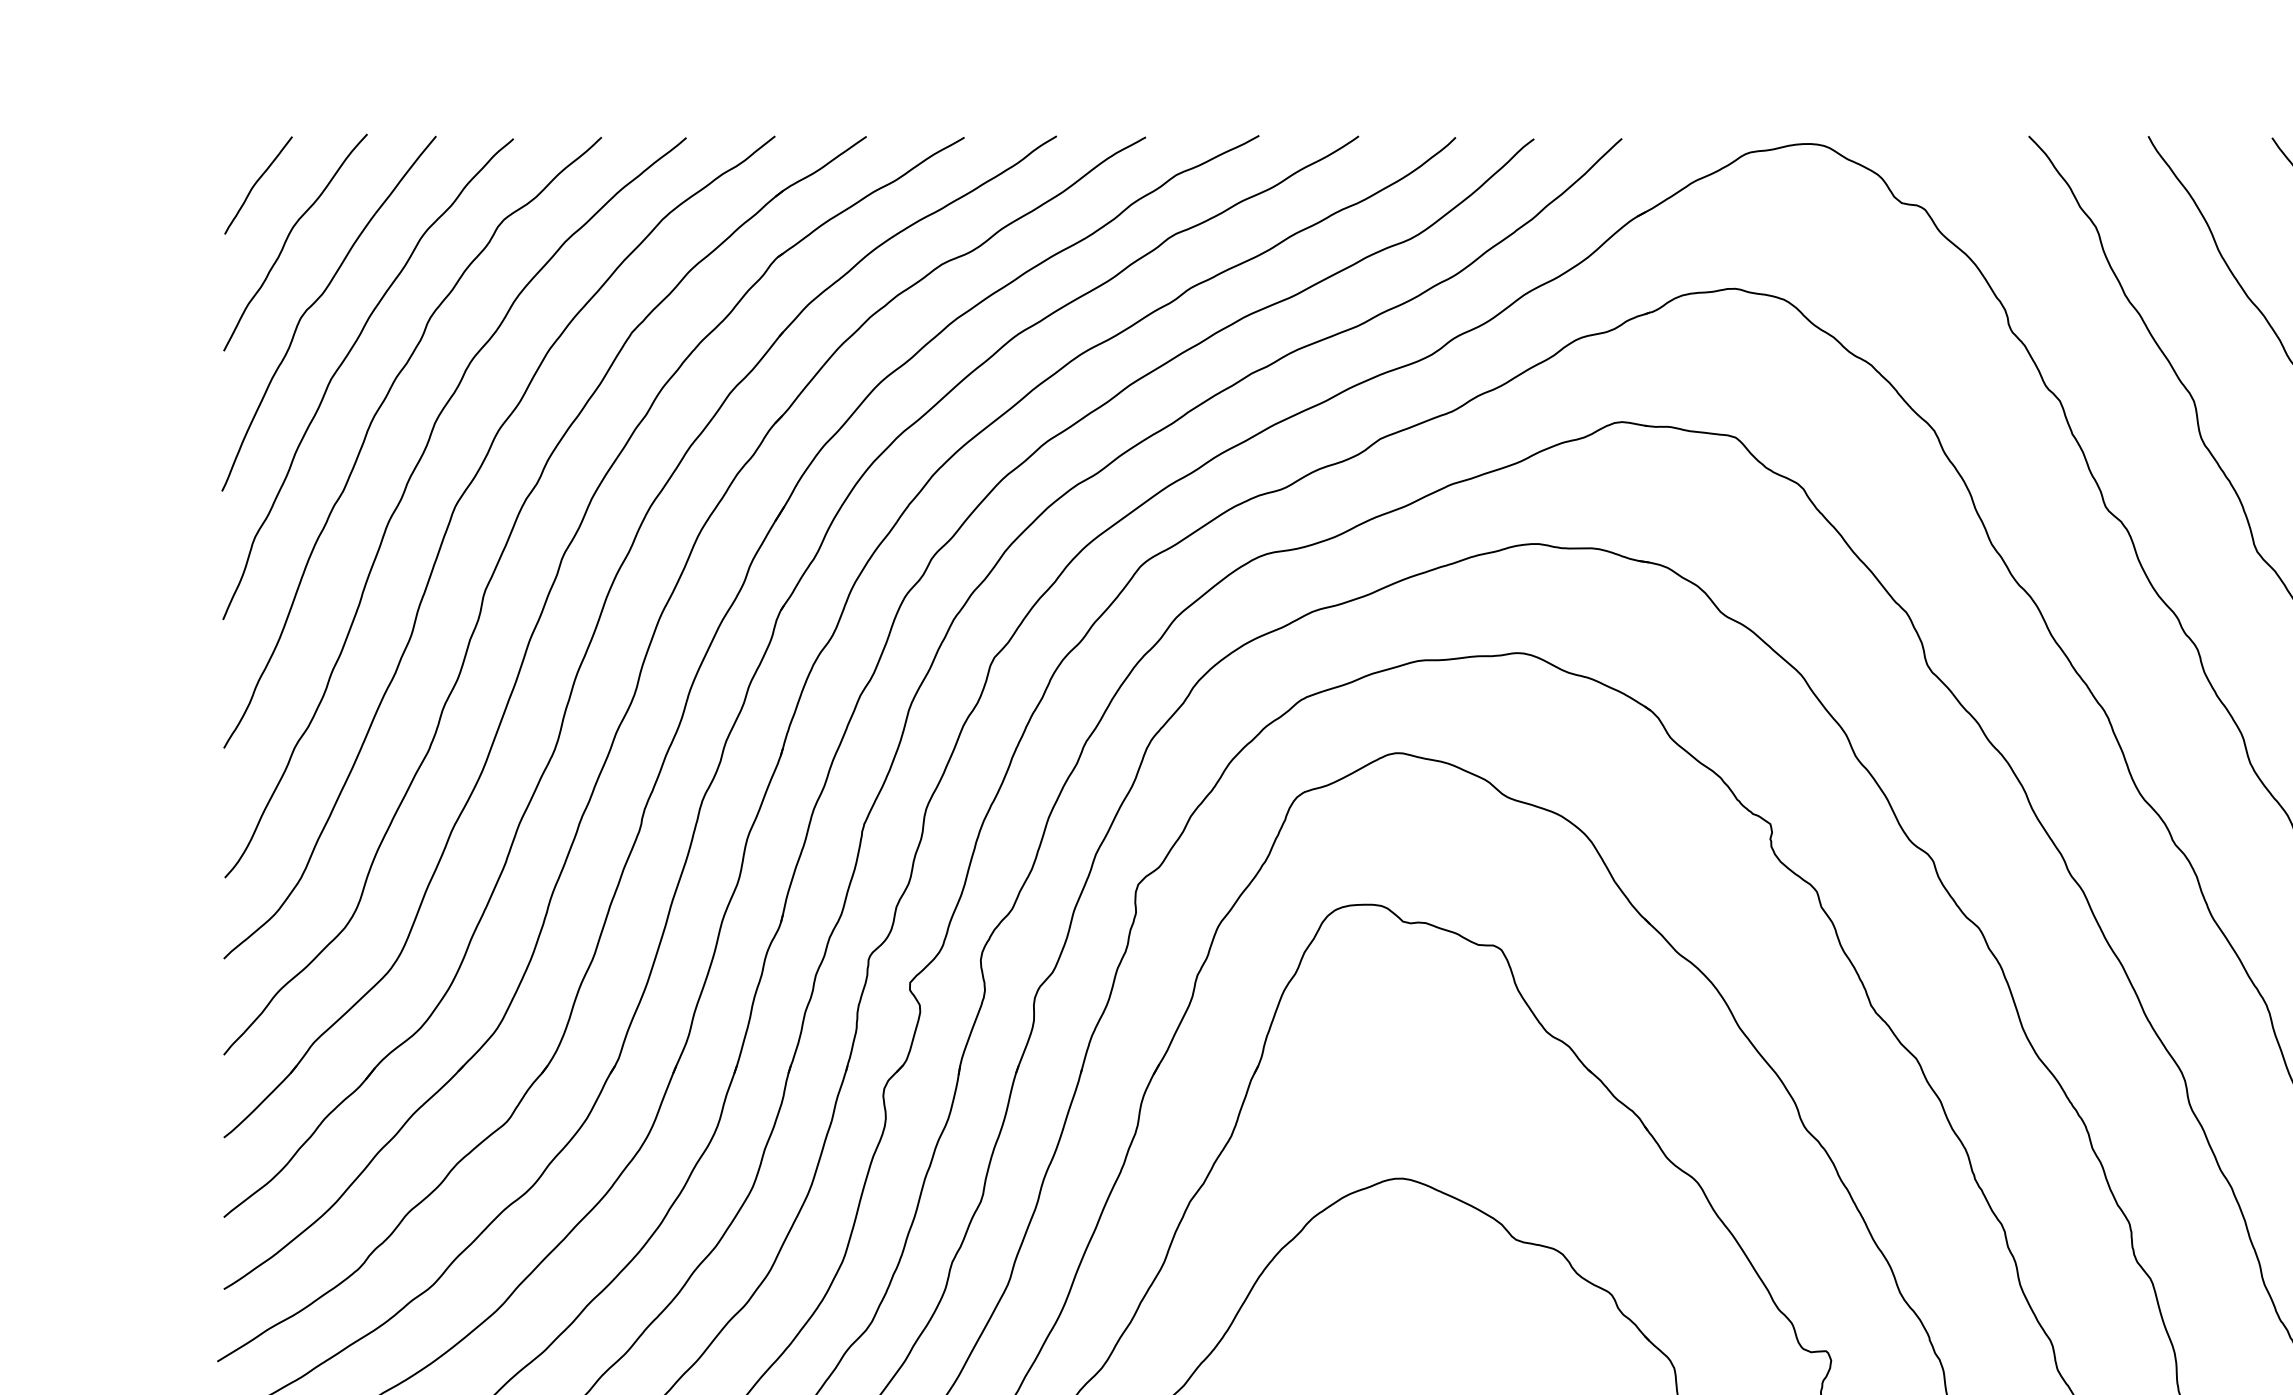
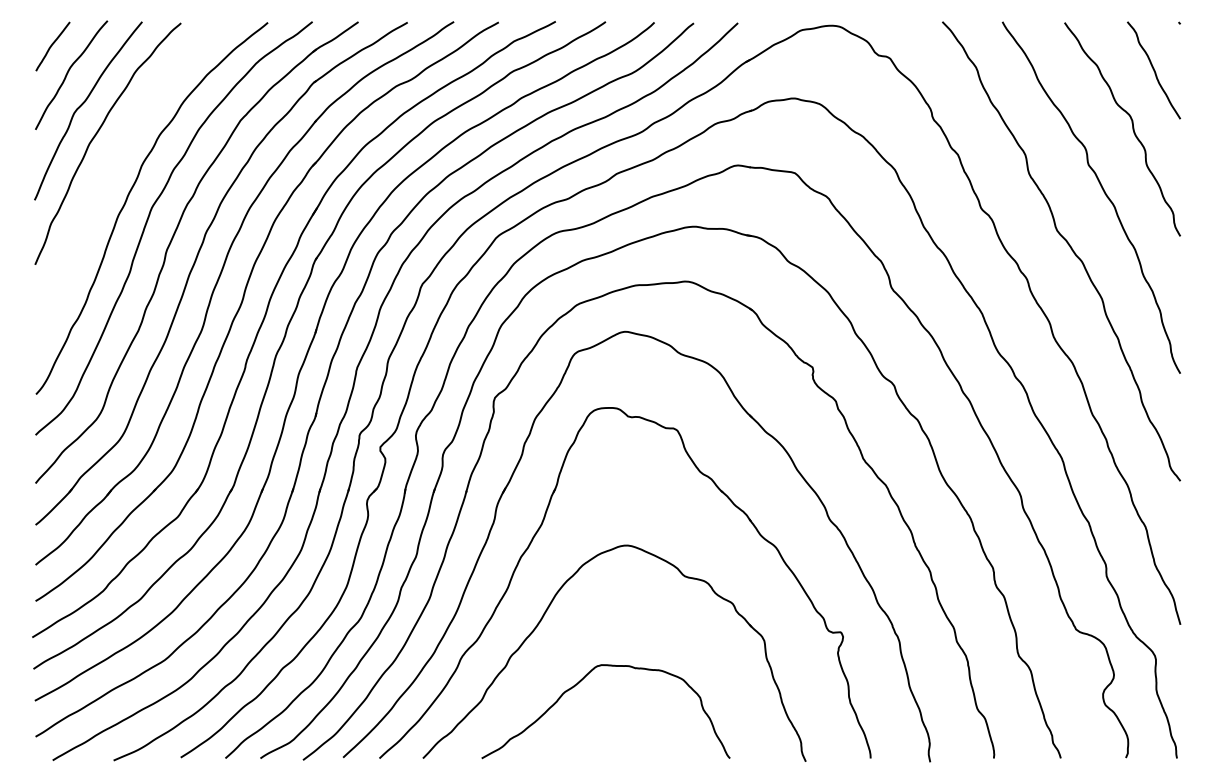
curve: (372, 424) -> (110, 166), removed

